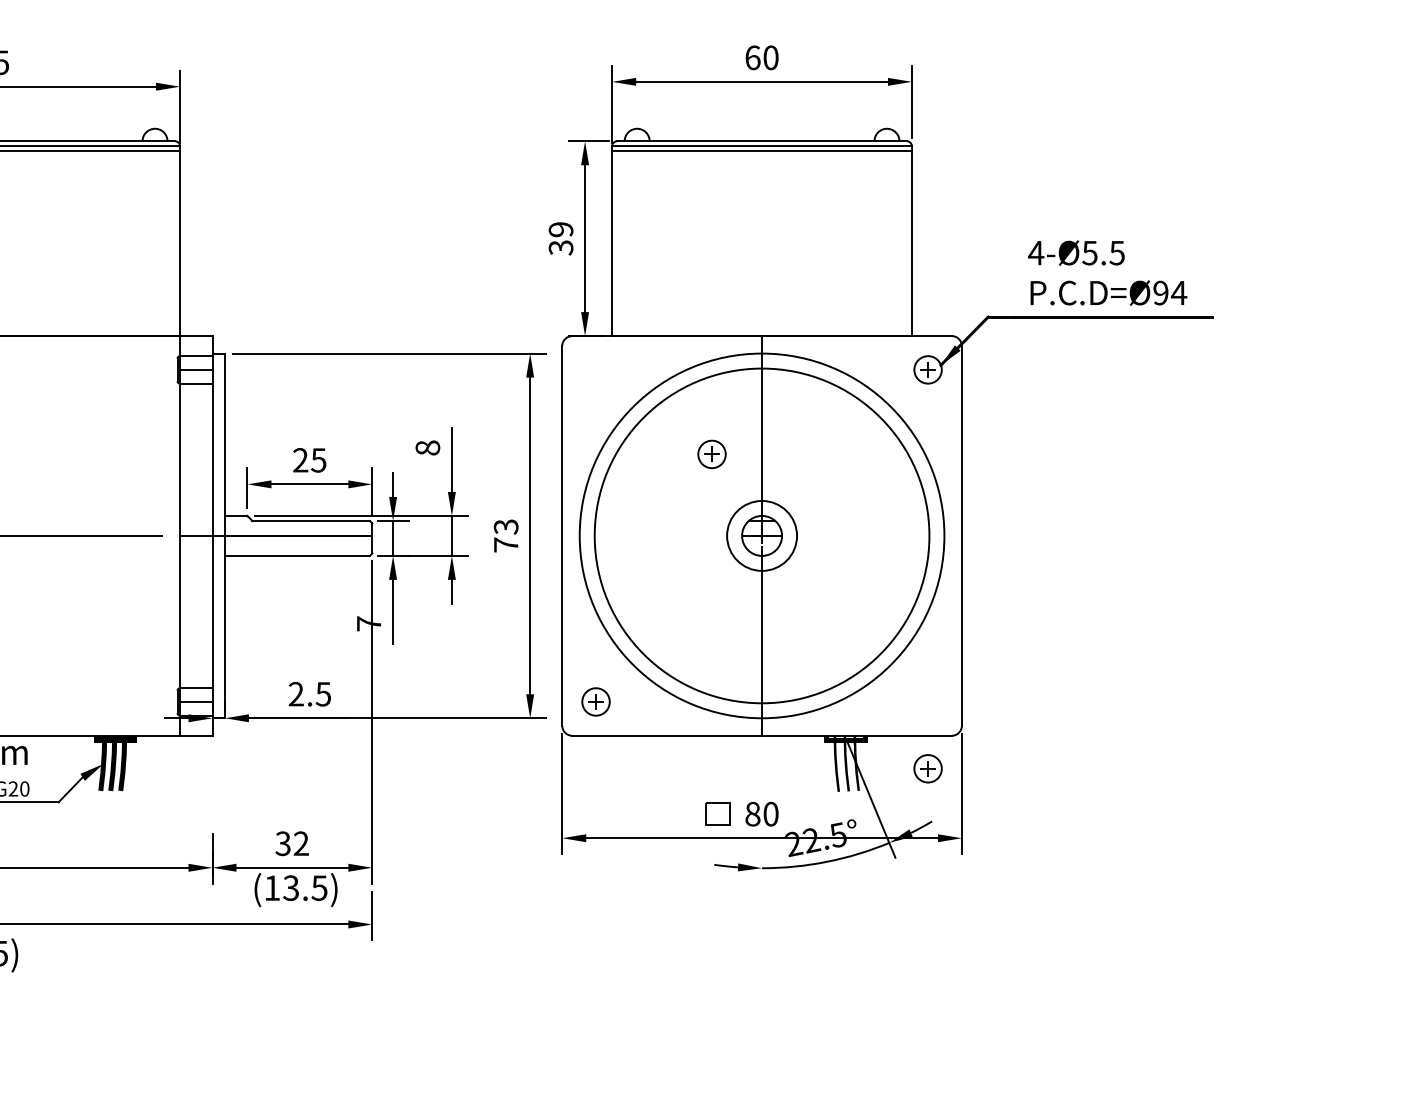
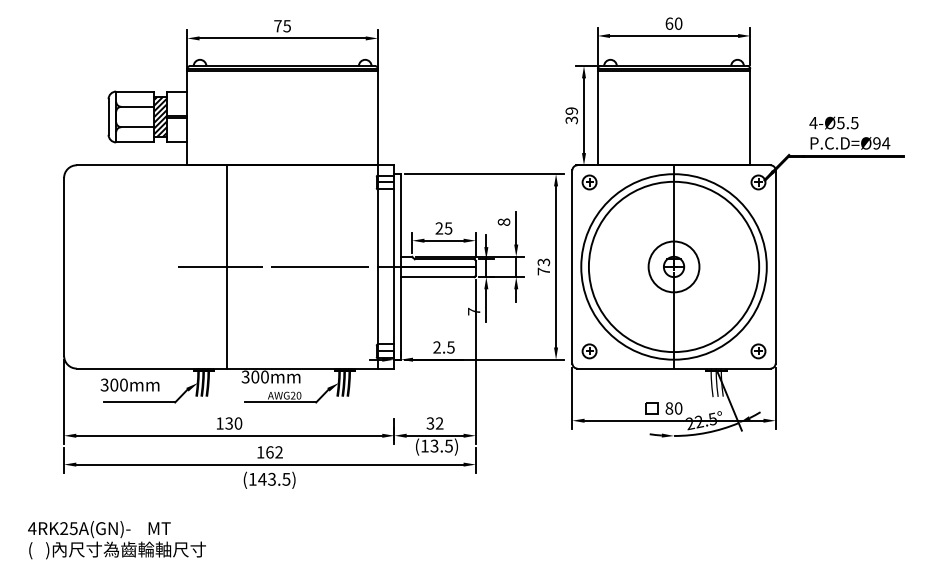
part: (711, 454) -> (589, 182), moved
circle: (761, 535) -> (673, 266), size x1.43
part: (928, 768) -> (758, 351), moved

